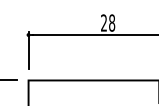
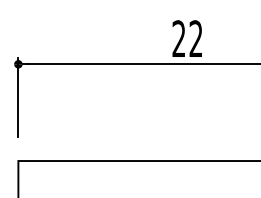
text: (112, 22) -> (196, 37), 28 -> 22

